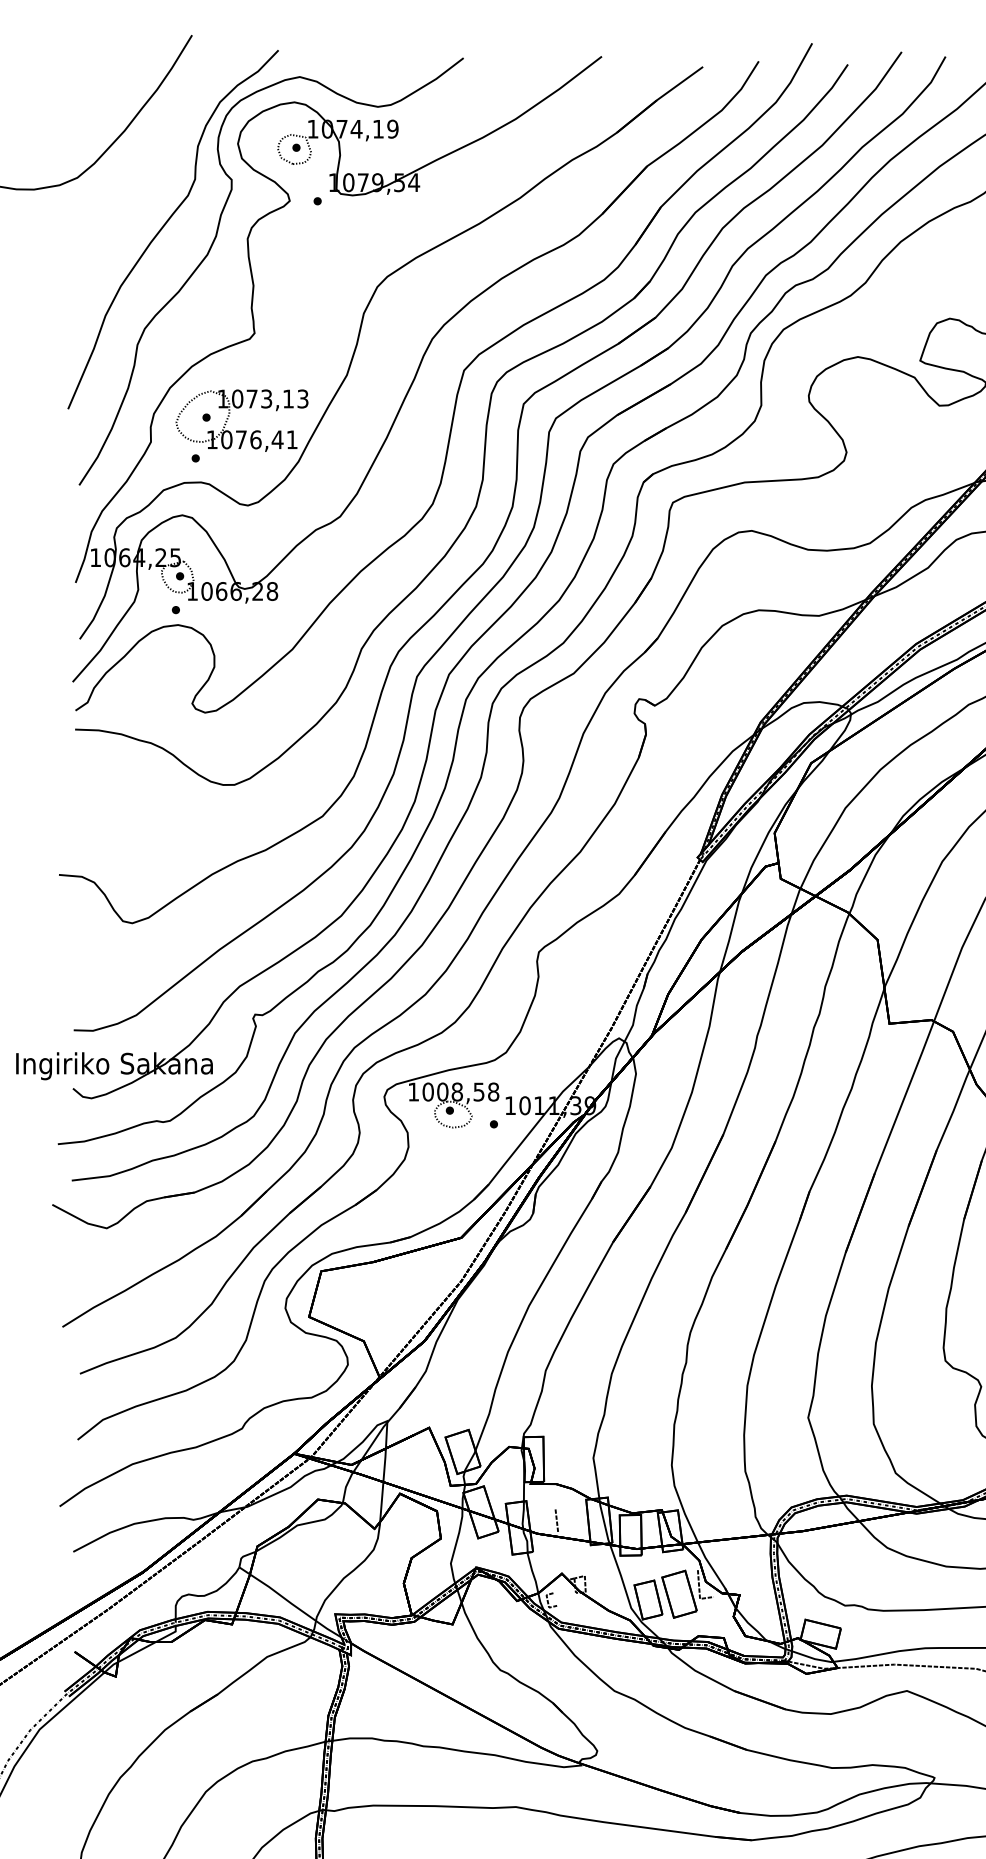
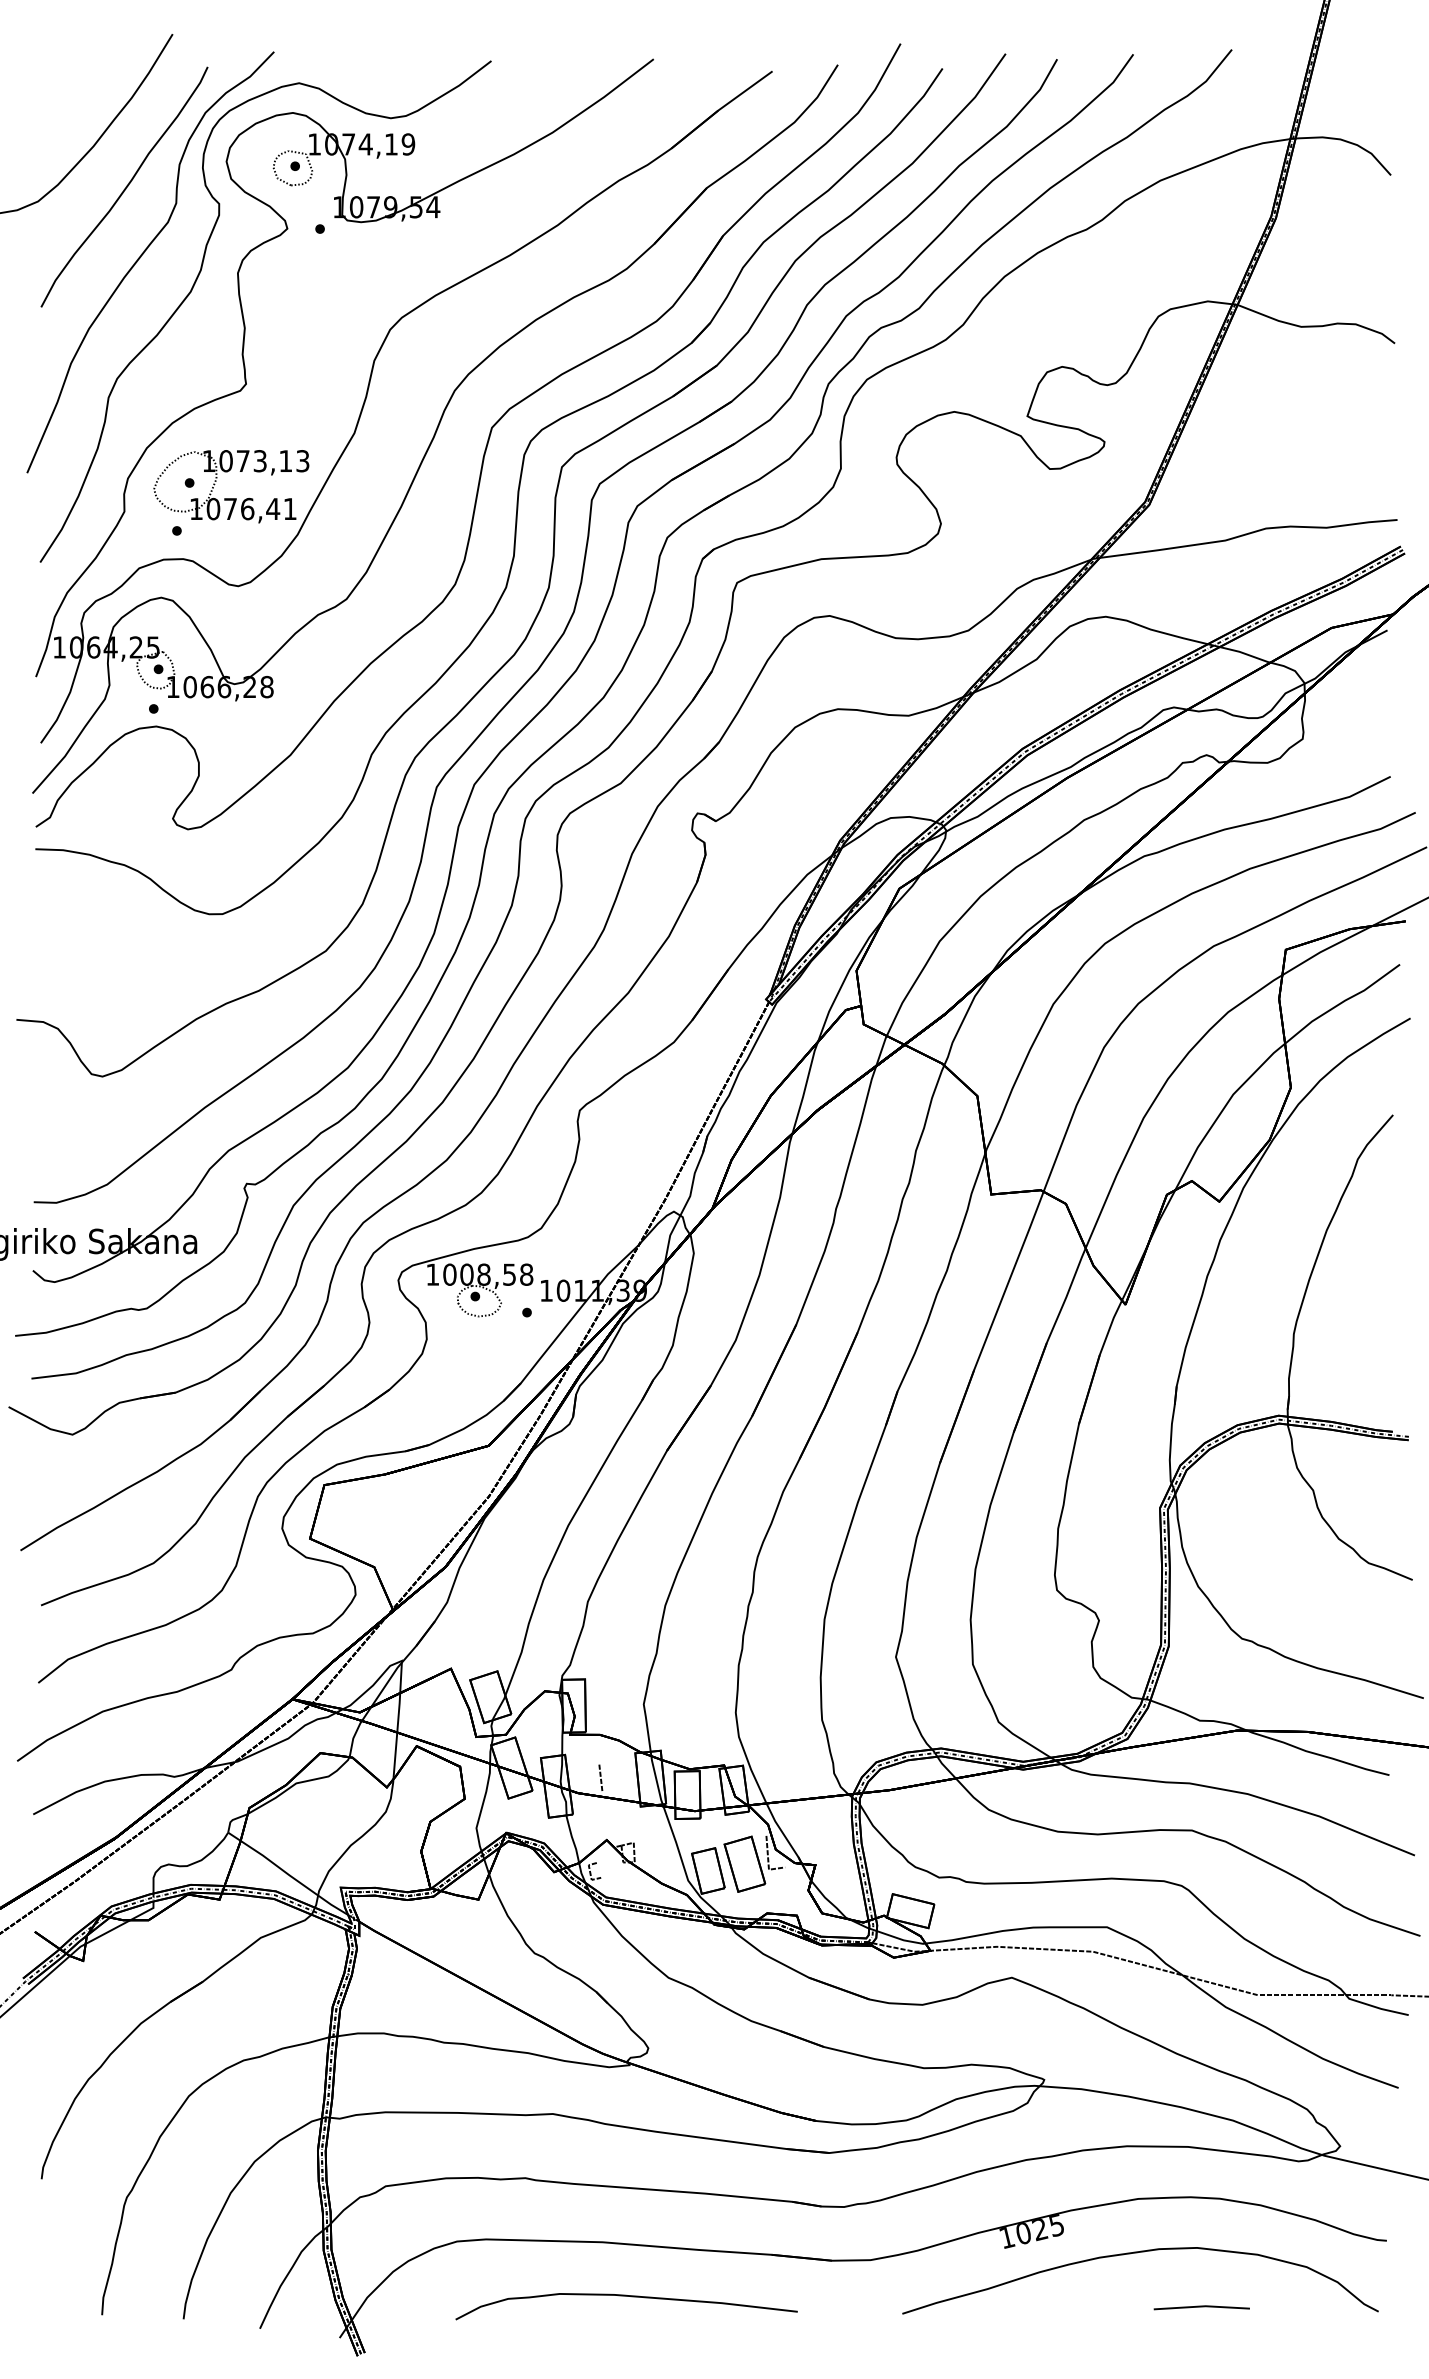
curve: (151, 165) -> (125, 187), added

